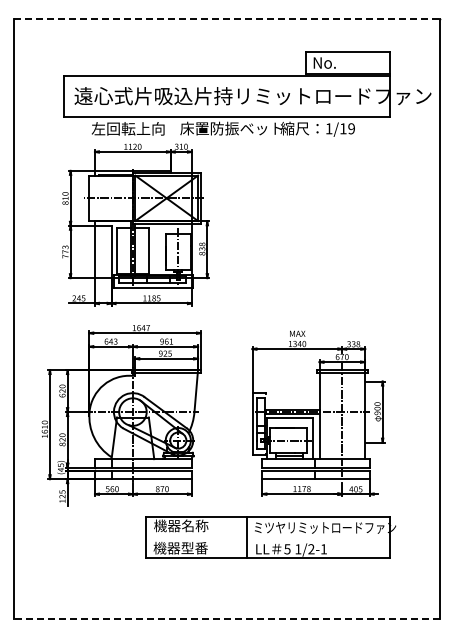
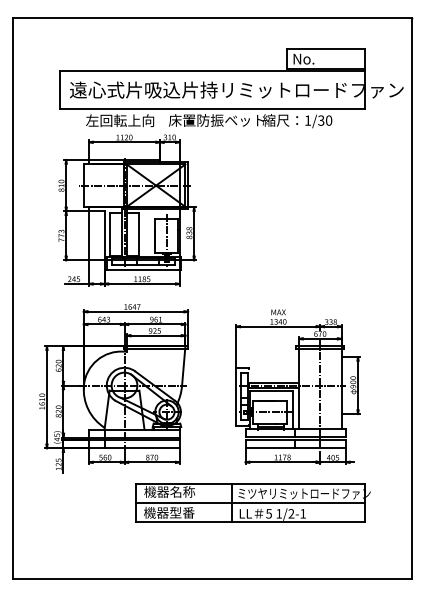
line: (227, 19) -> (212, 18), dashed -> solid
text: (347, 128) -> (325, 120), 1/19 -> 1/30
line: (267, 537) -> (250, 502), added
line: (226, 618) -> (212, 578), dashed -> solid

